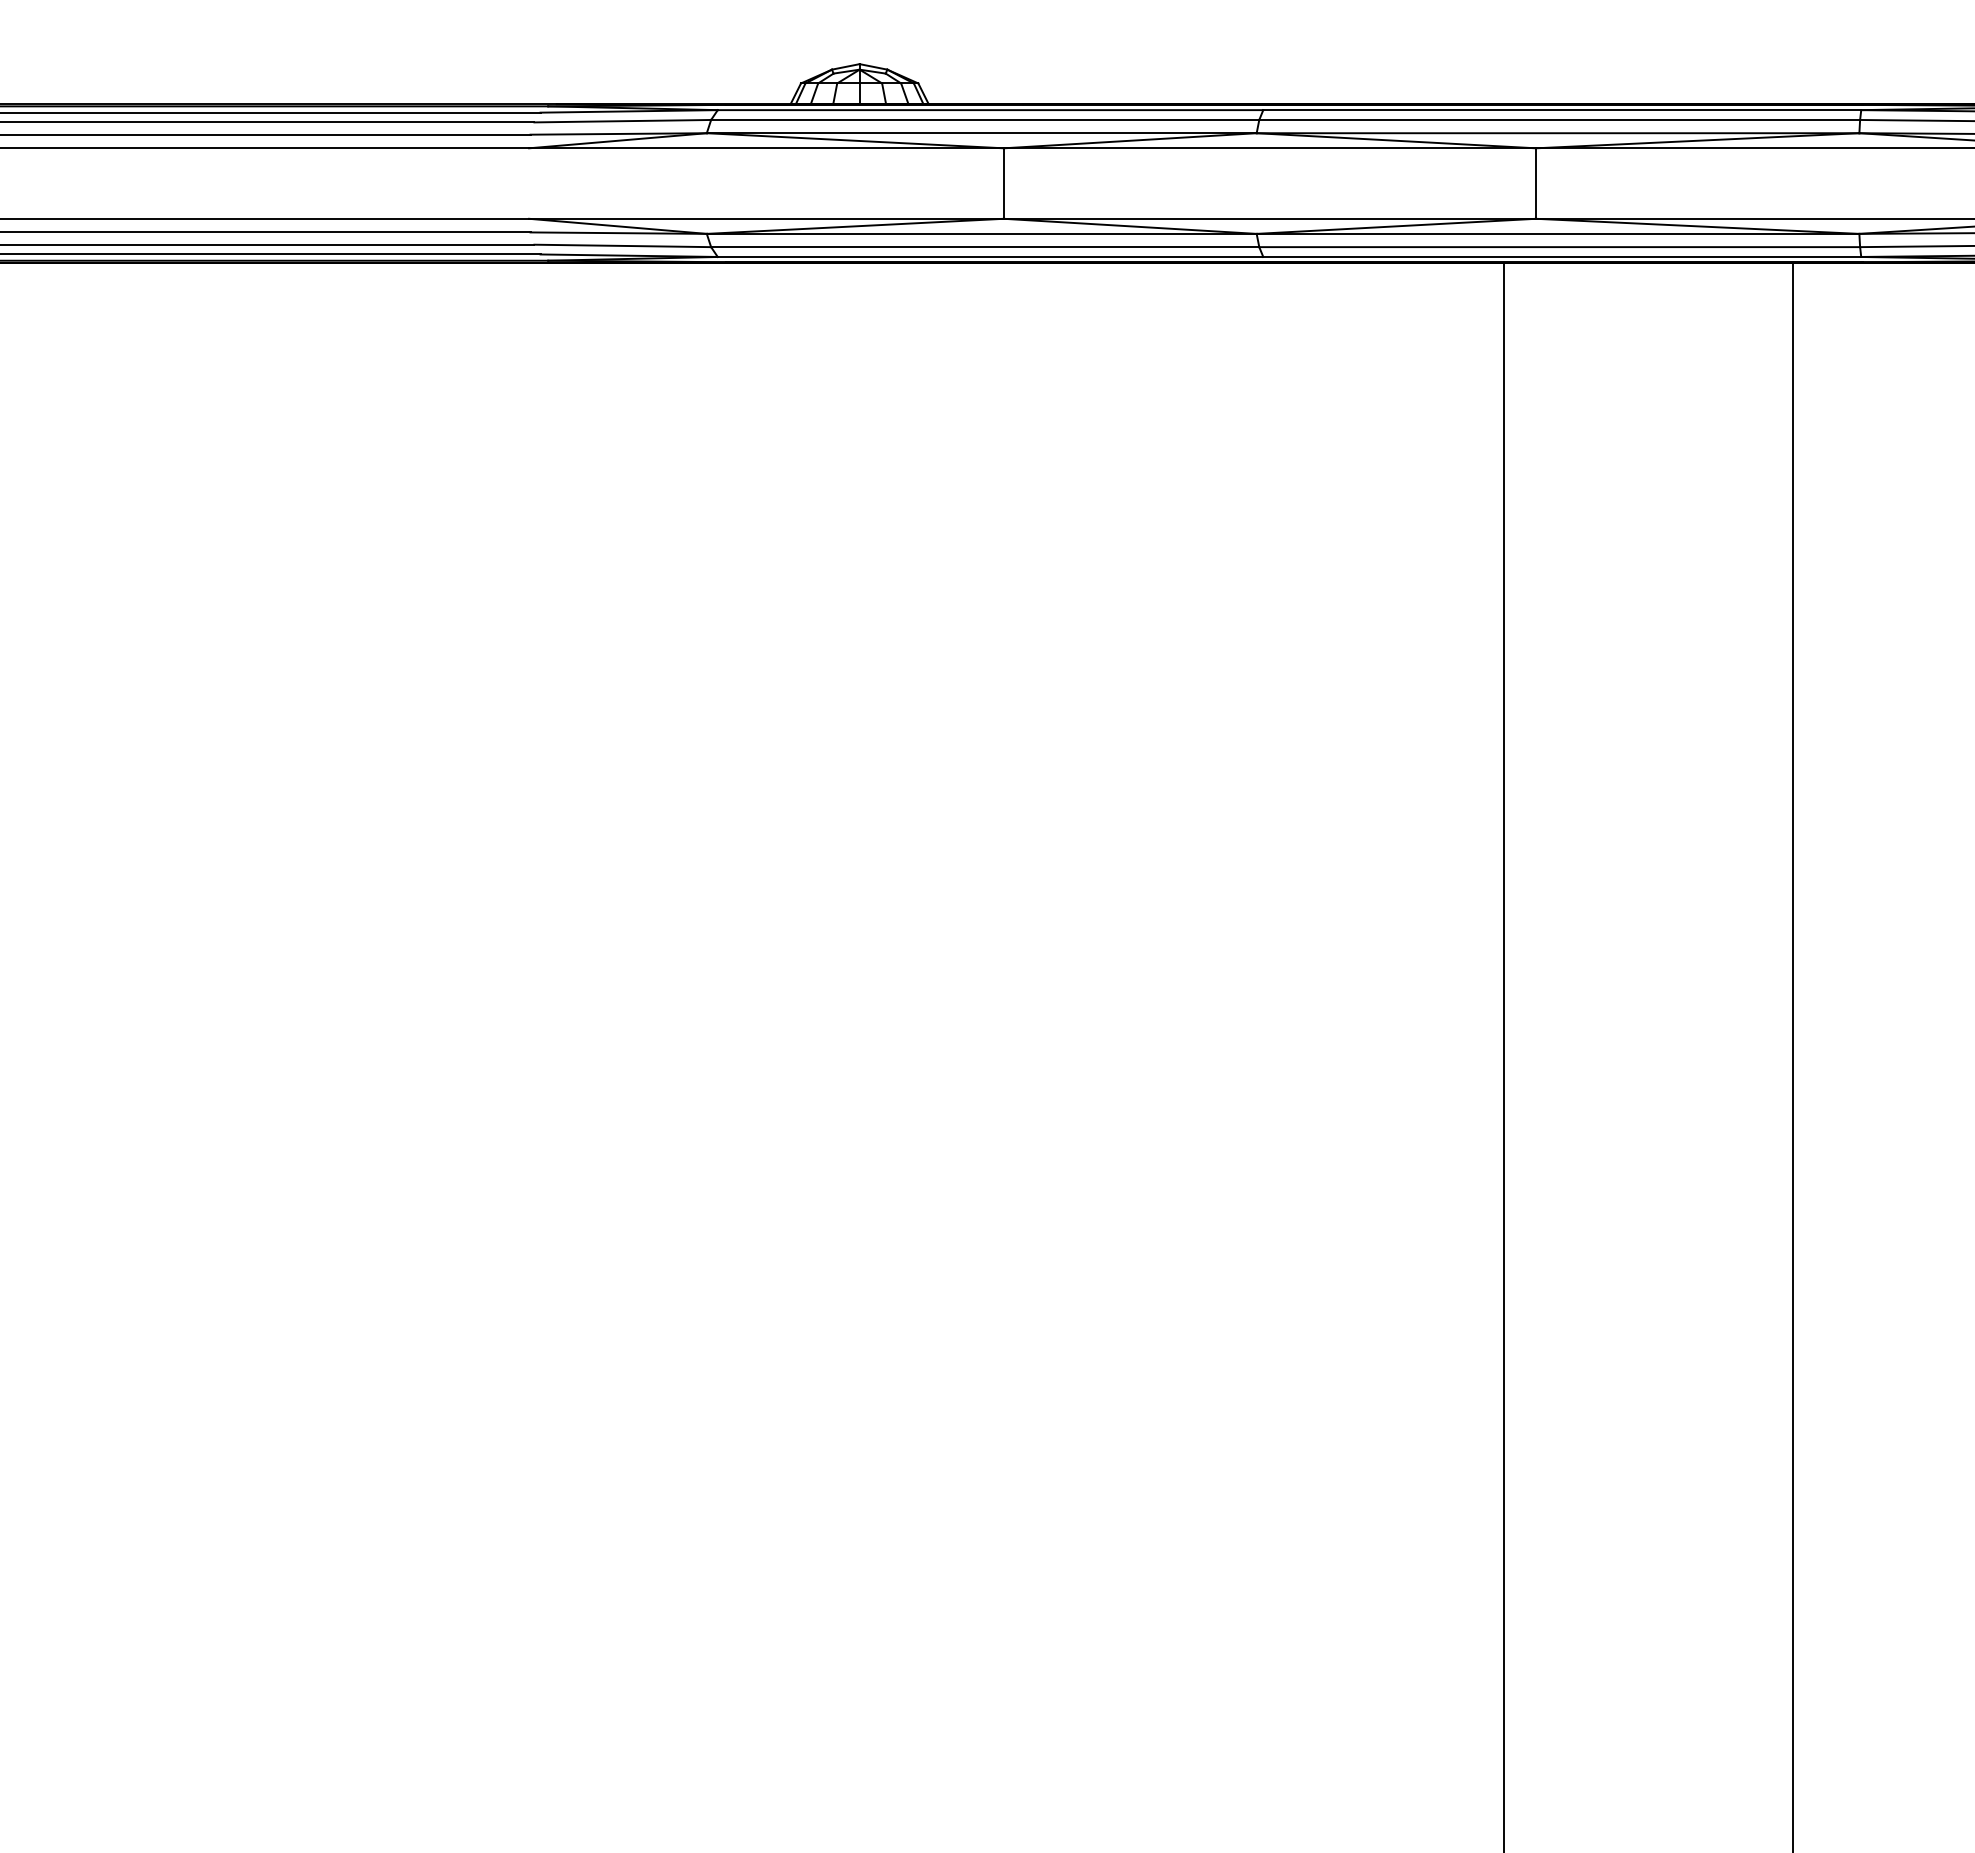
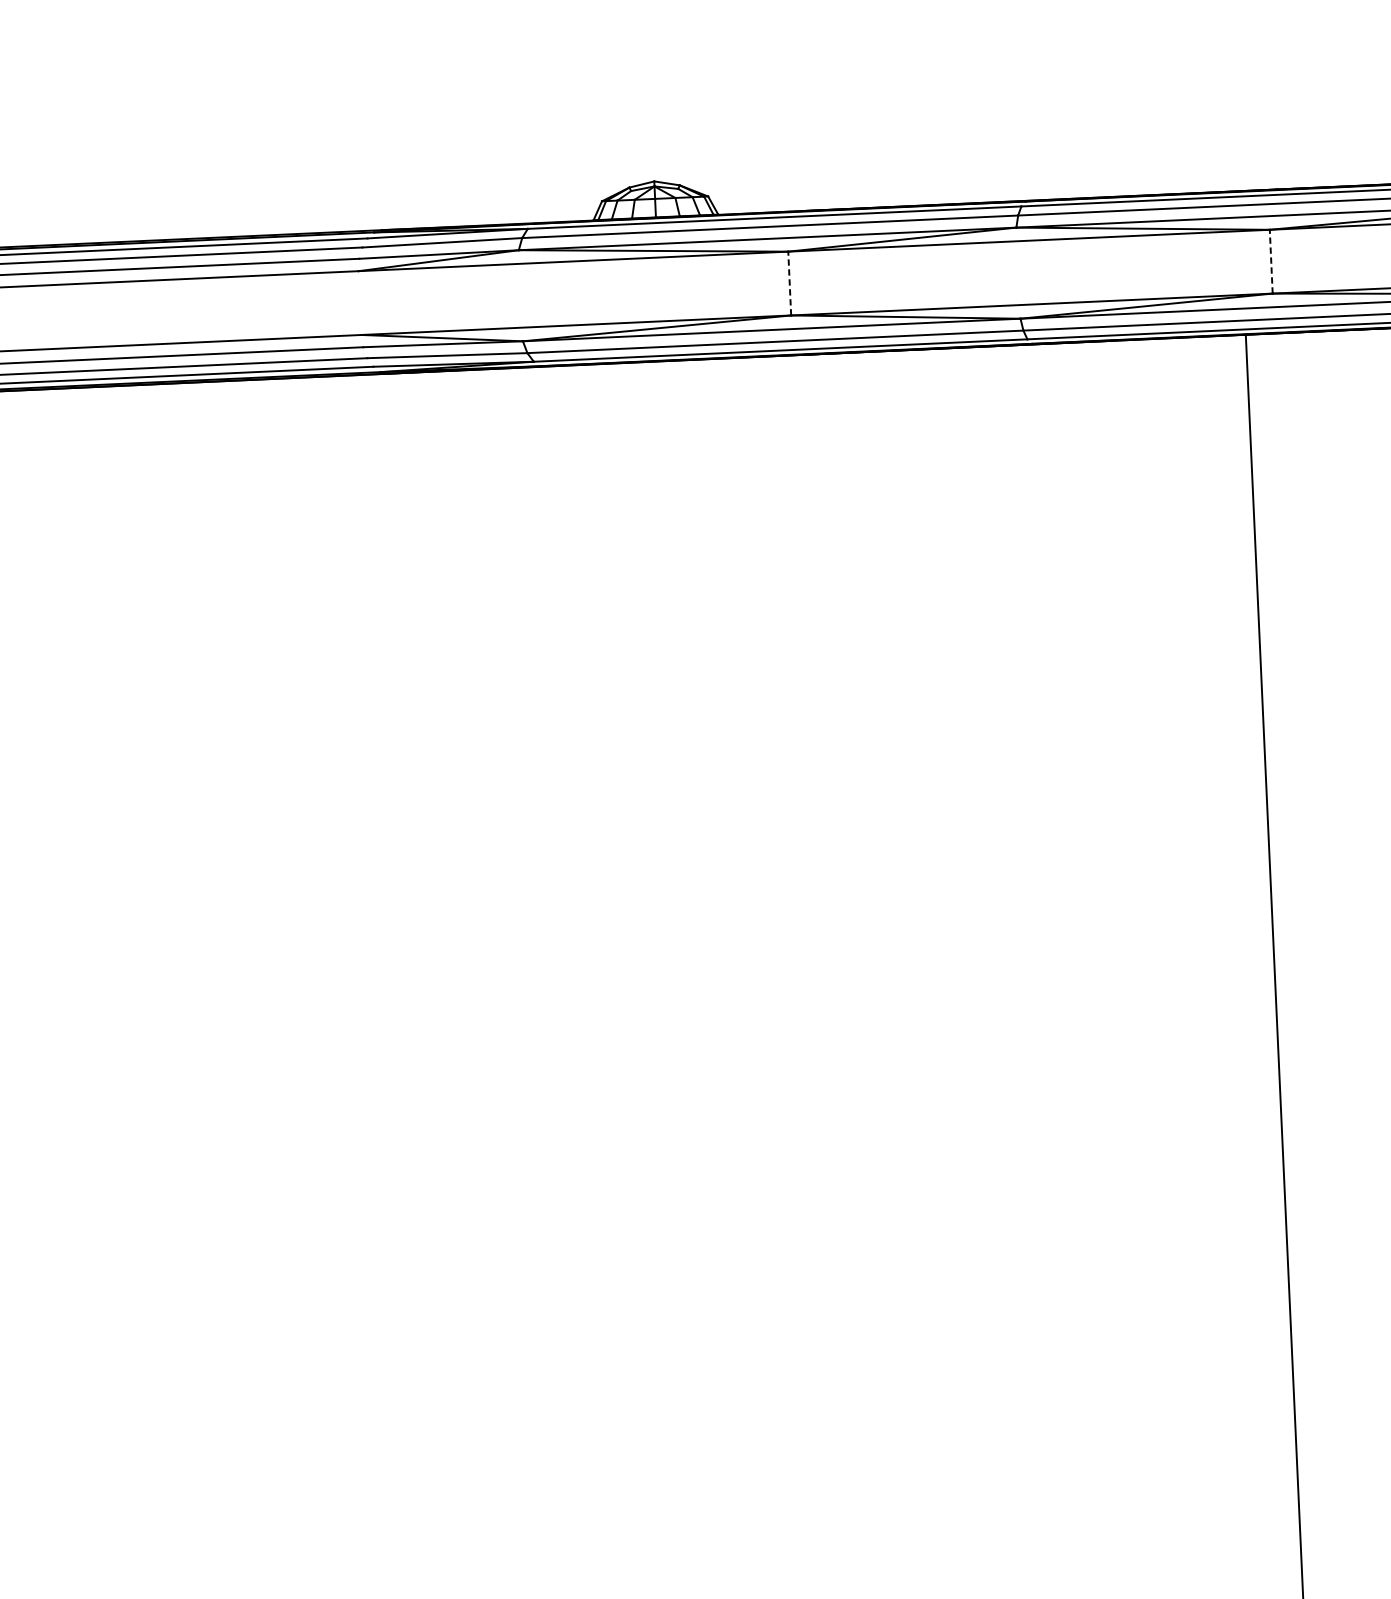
line: (1003, 183) -> (789, 283), solid -> dashed
line: (1536, 183) -> (1271, 261), solid -> dashed

